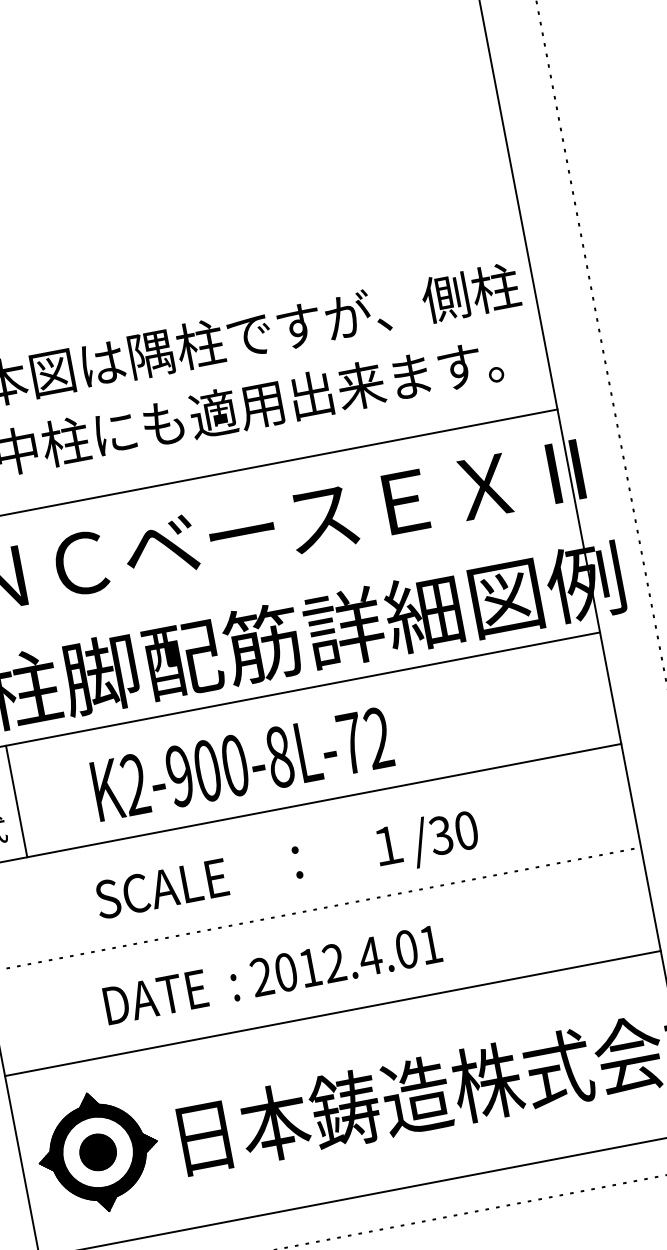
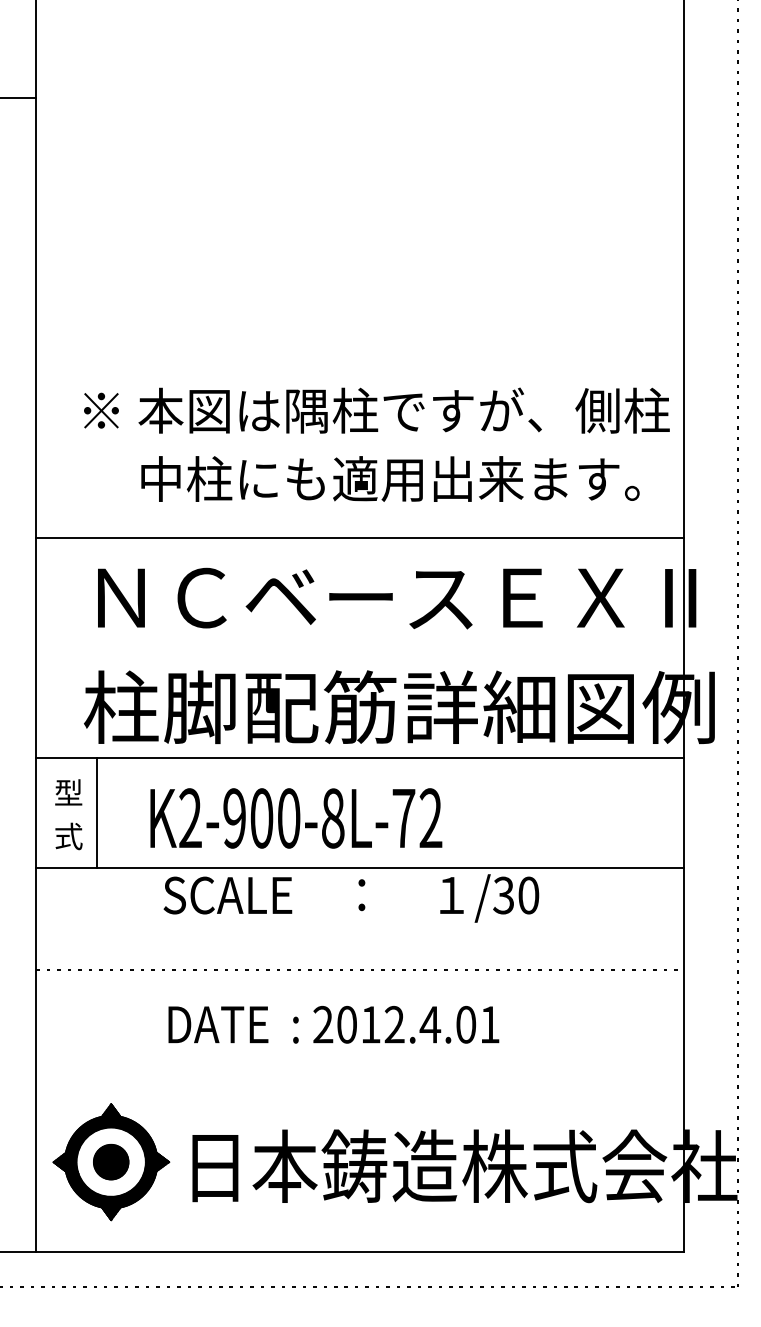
text: (242, 764) -> (296, 818), moved
text: (287, 867) -> (351, 898), moved
text: (272, 974) -> (333, 1024), moved
line: (333, 1013) -> (360, 1072), removed

